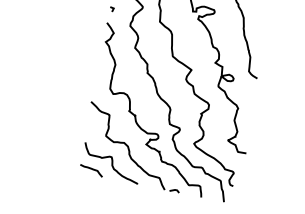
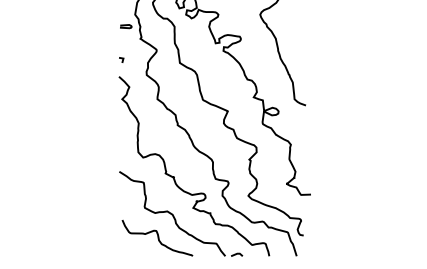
curve: (91, 170) -> (136, 250), removed

